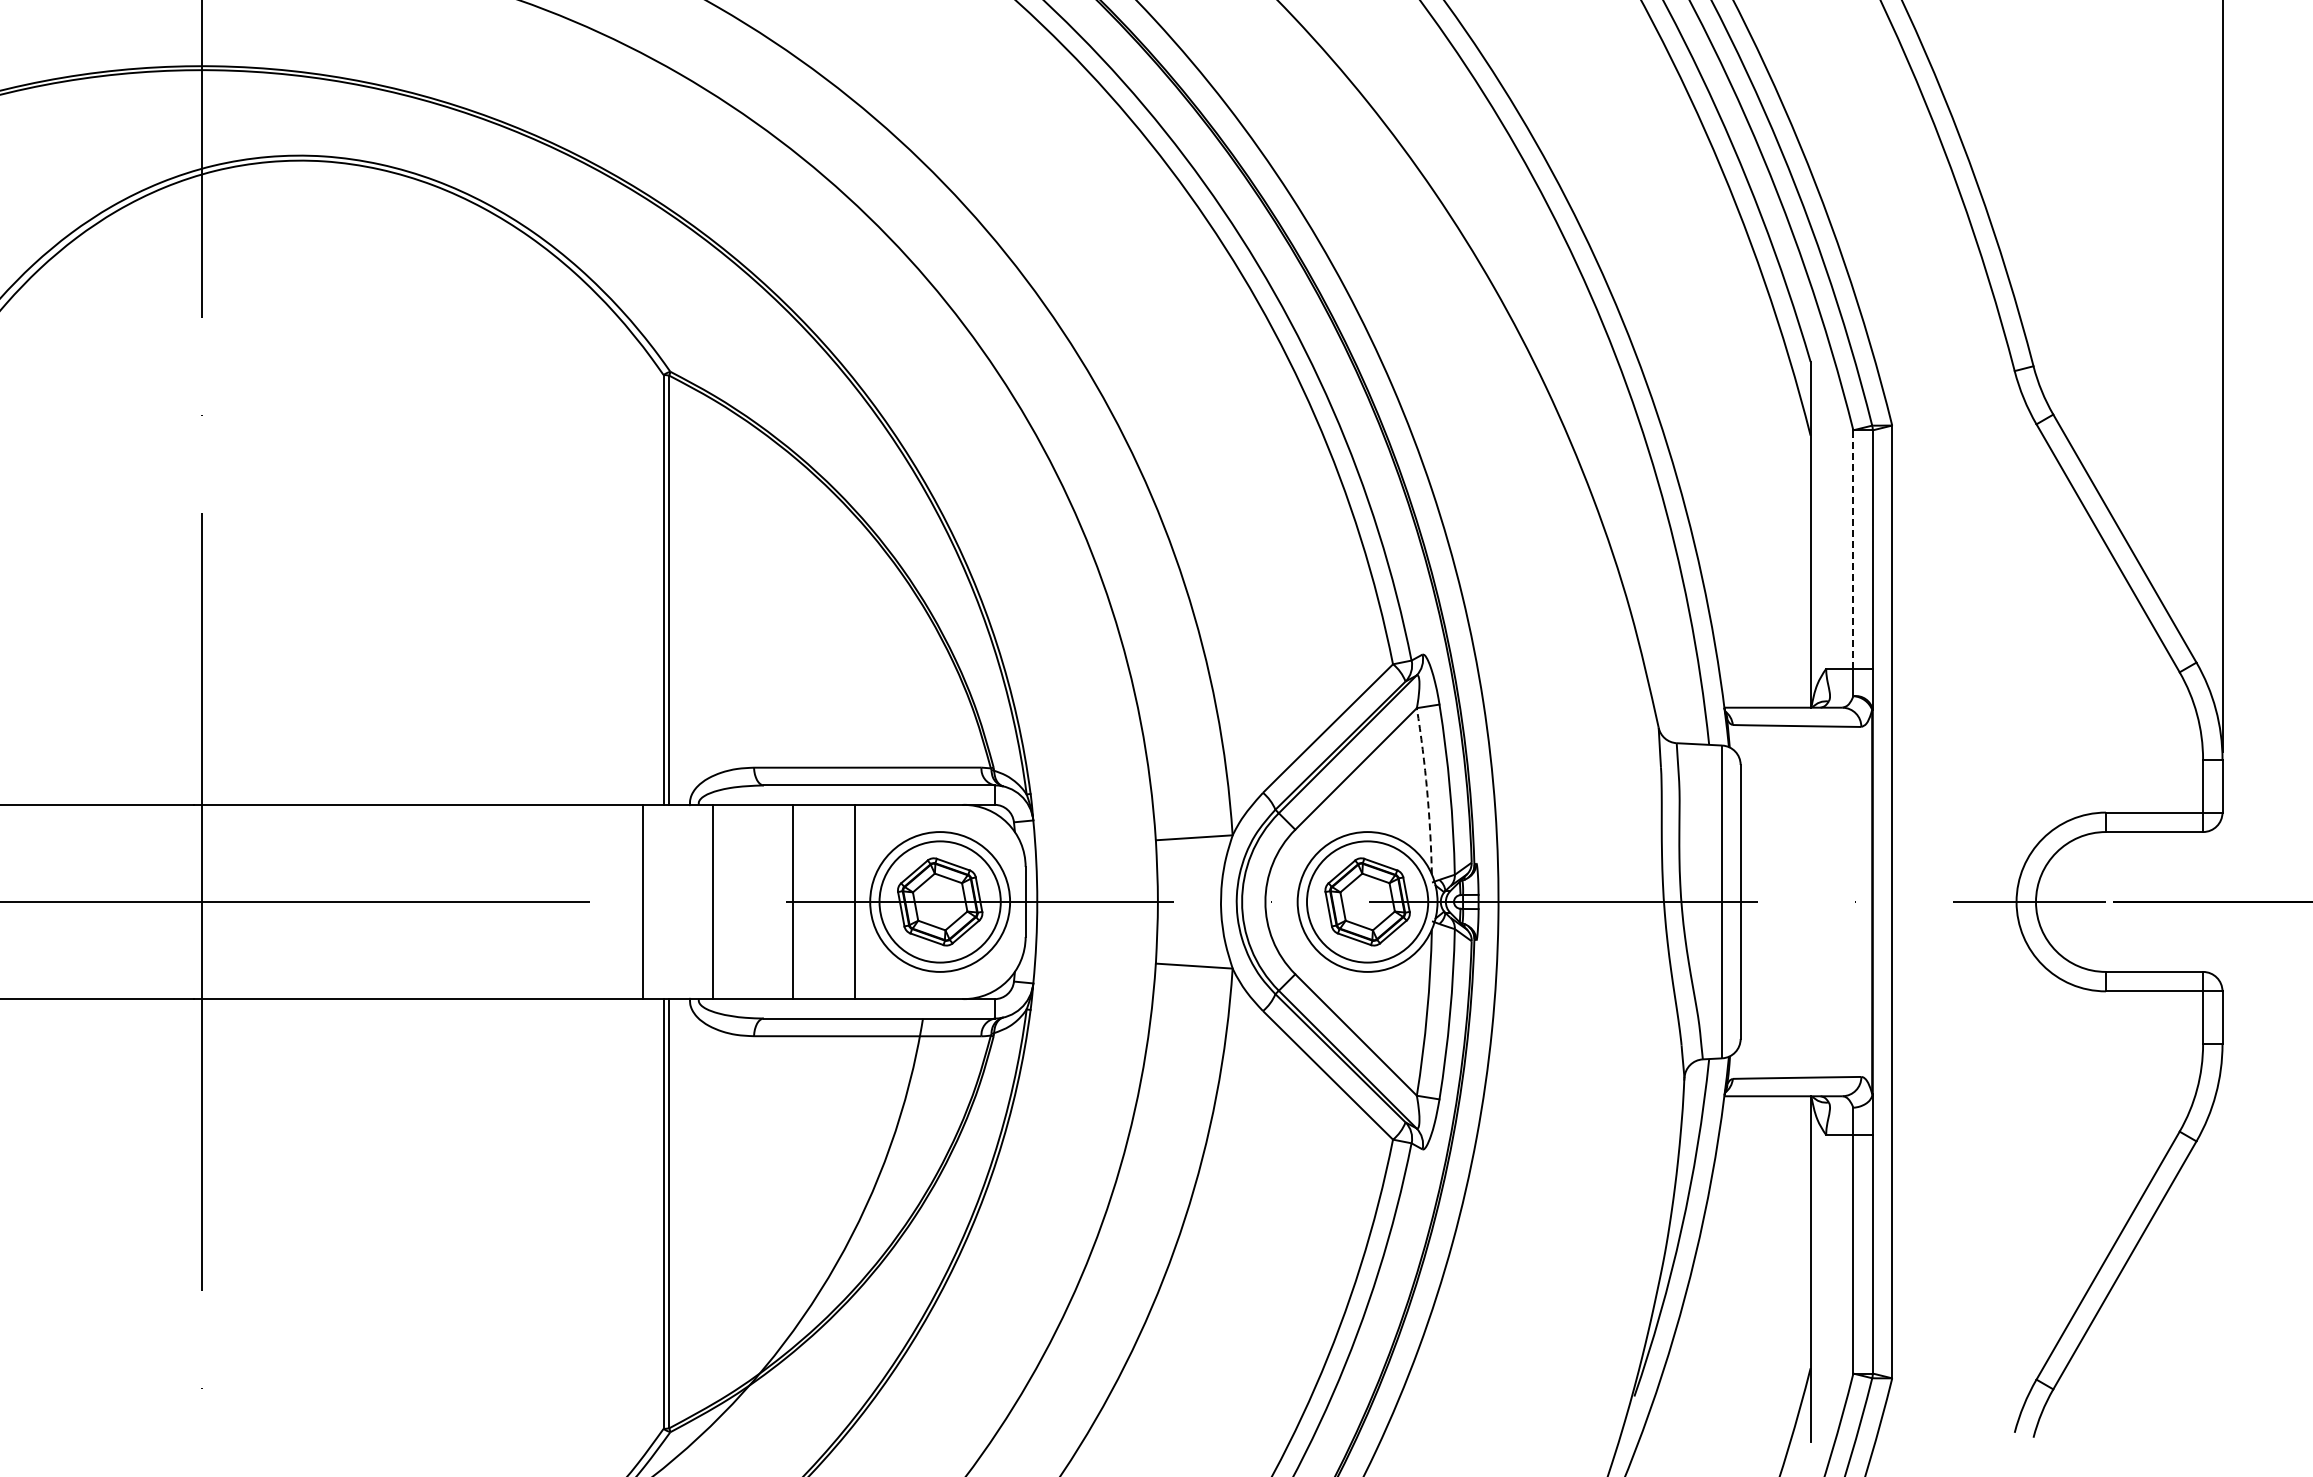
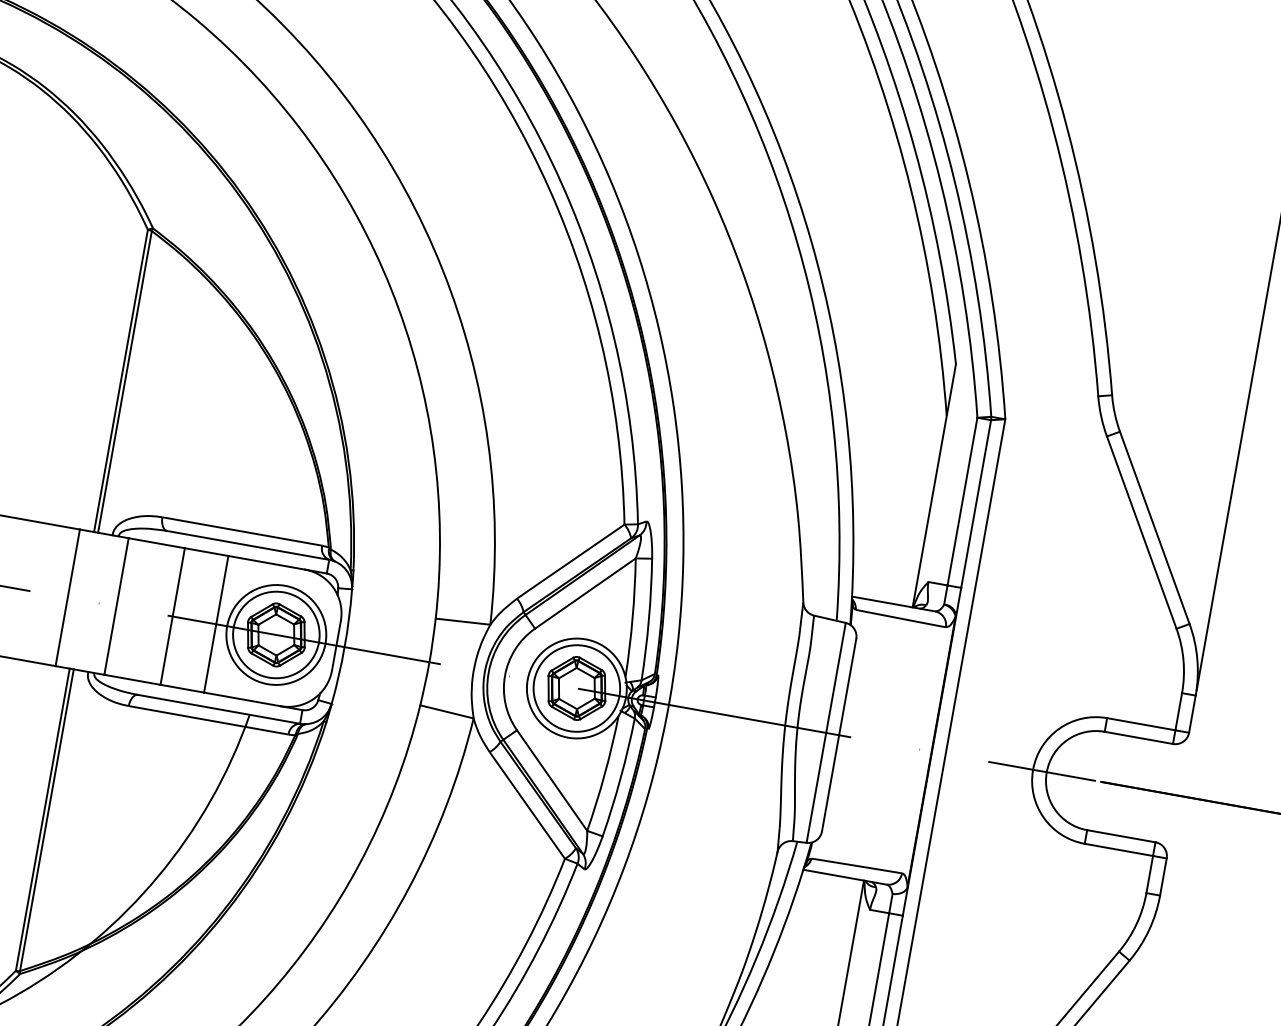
line: (1853, 549) -> (962, 501), dashed -> solid
arc: (1427, 791) -> (632, 618), dashed -> solid

